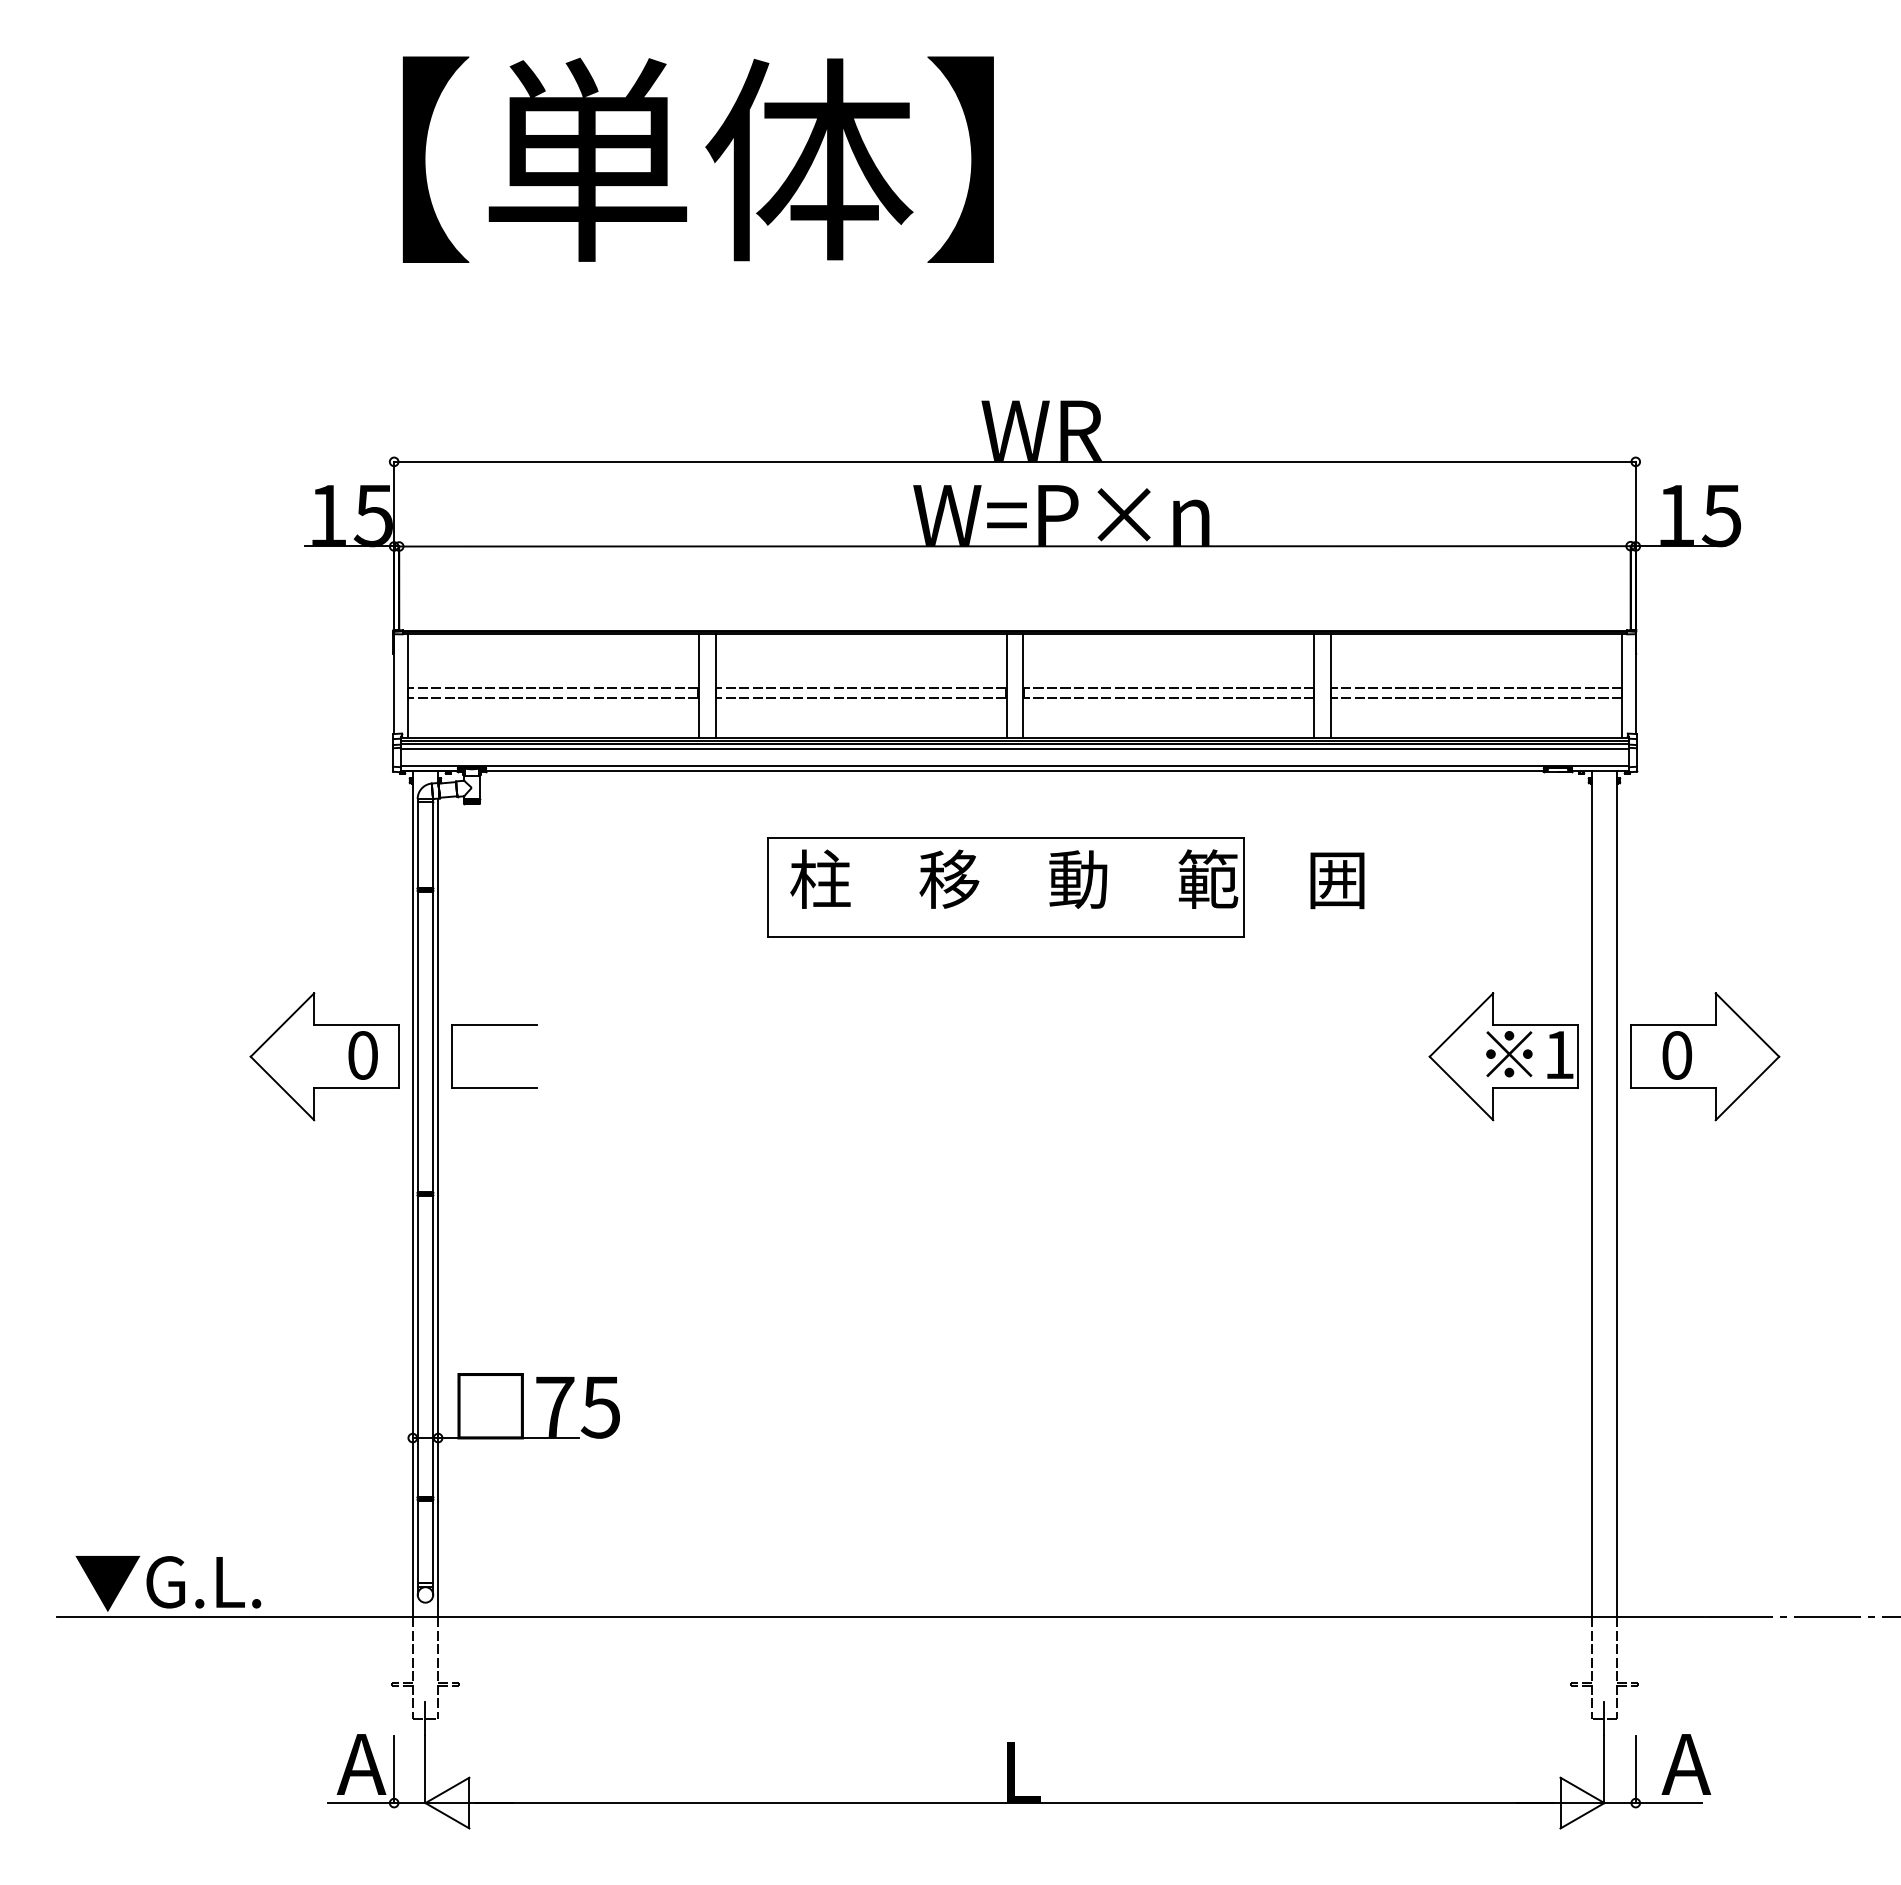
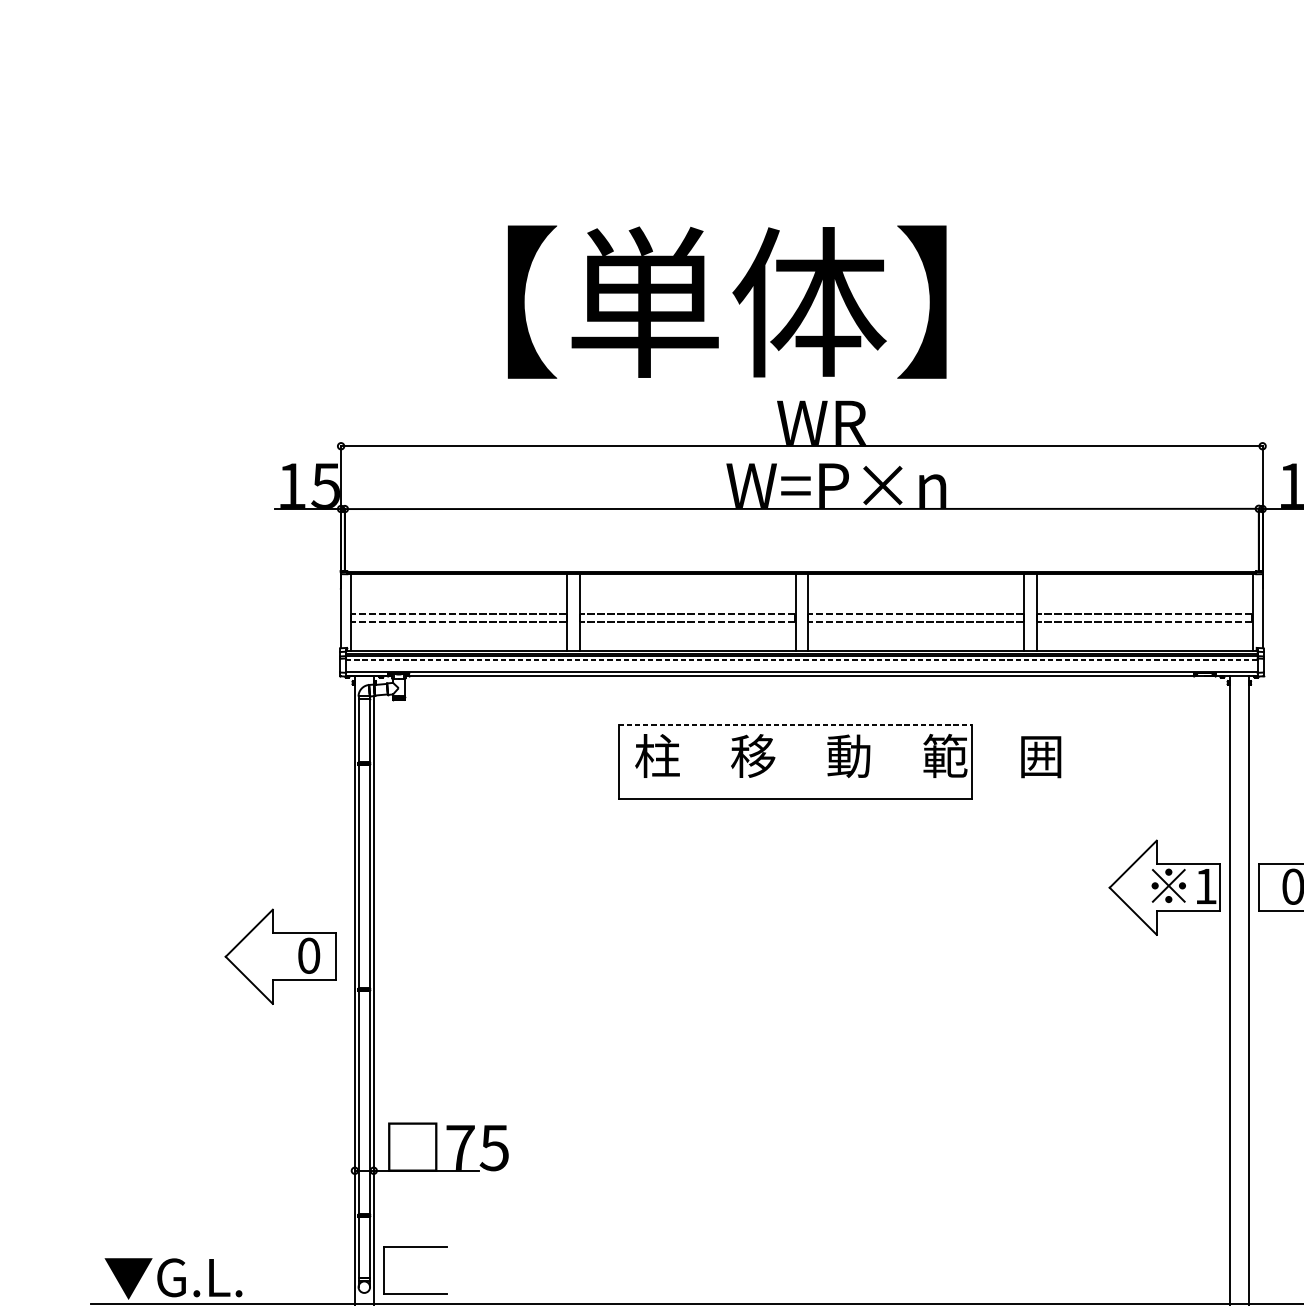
text: (697, 159) -> (726, 301), moved
line: (1014, 749) -> (801, 659), solid -> dashed
line: (1006, 838) -> (795, 725), solid -> dashed
part: (494, 1025) -> (415, 1247), moved
part: (324, 1056) -> (280, 956), moved

